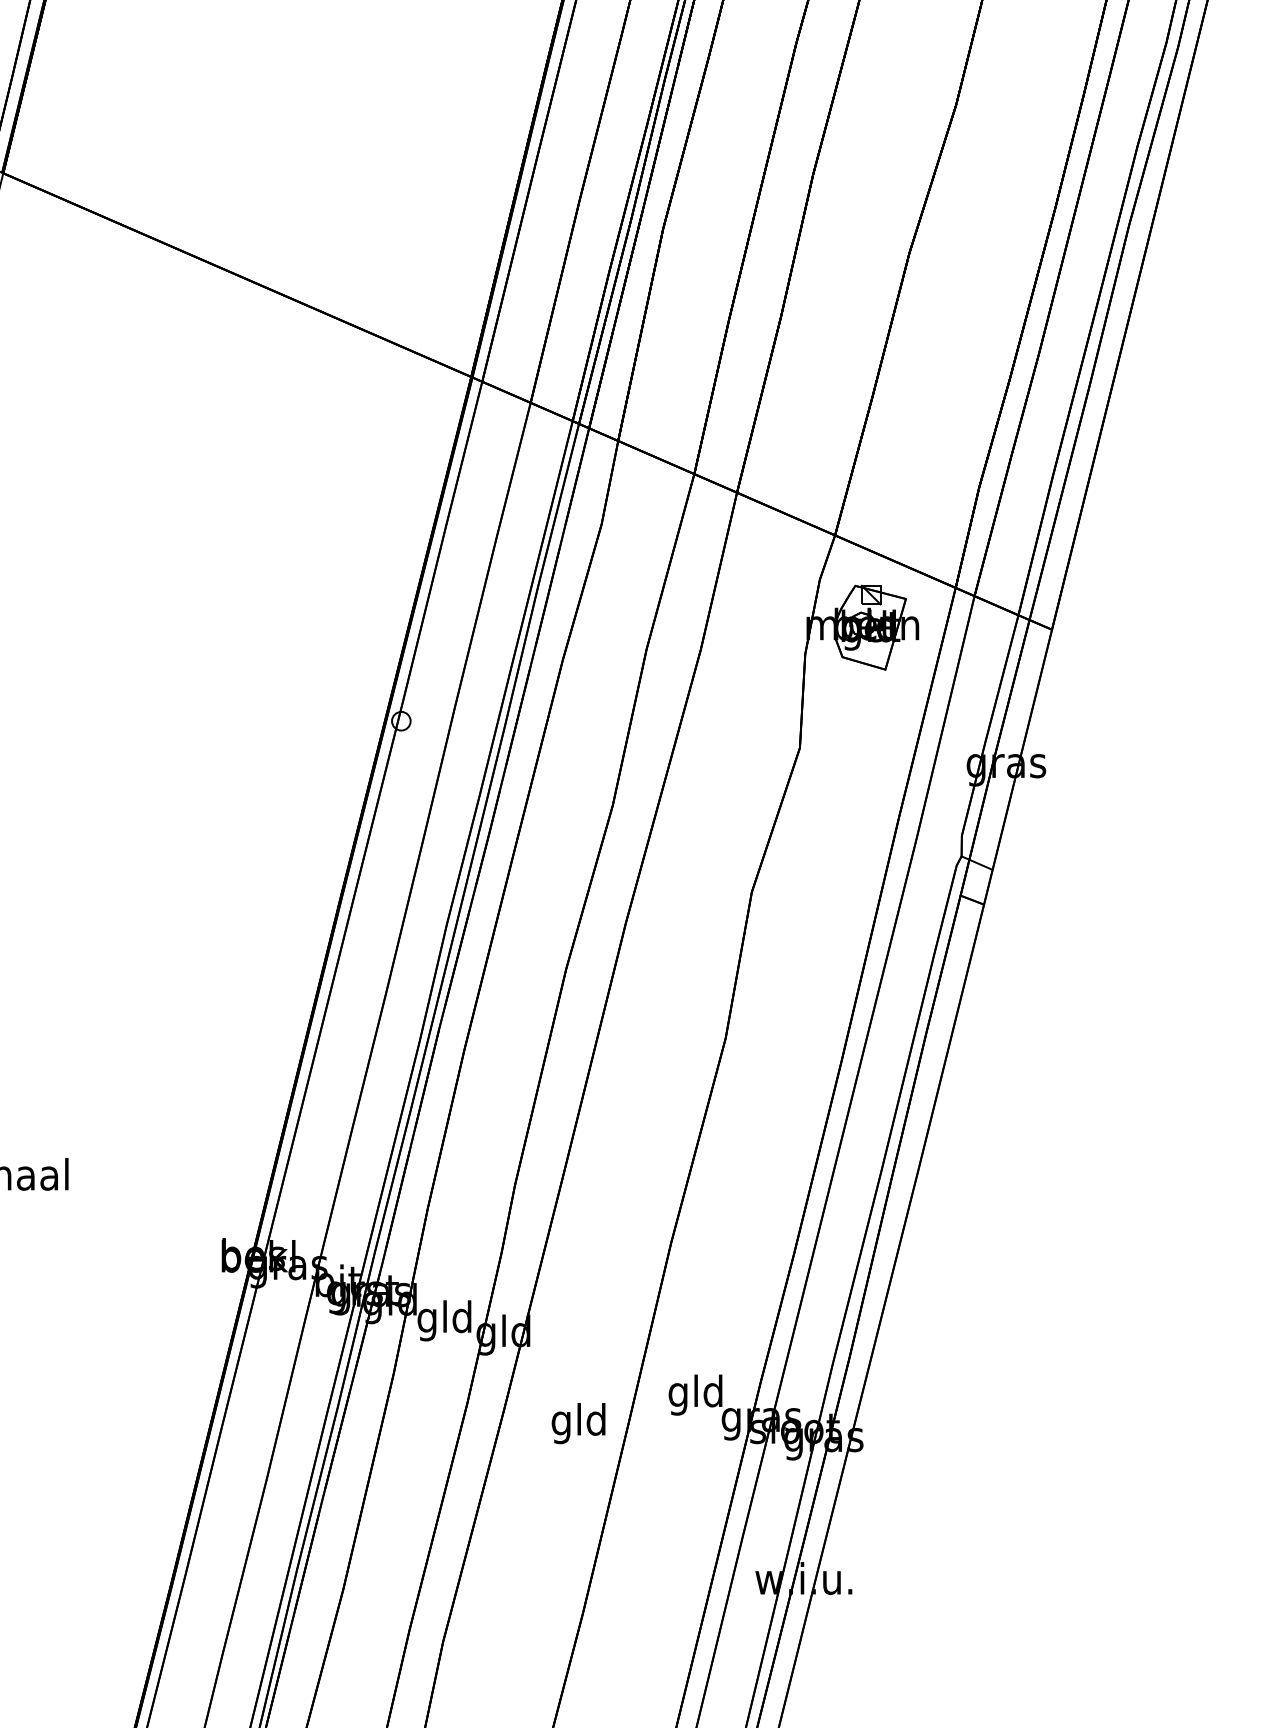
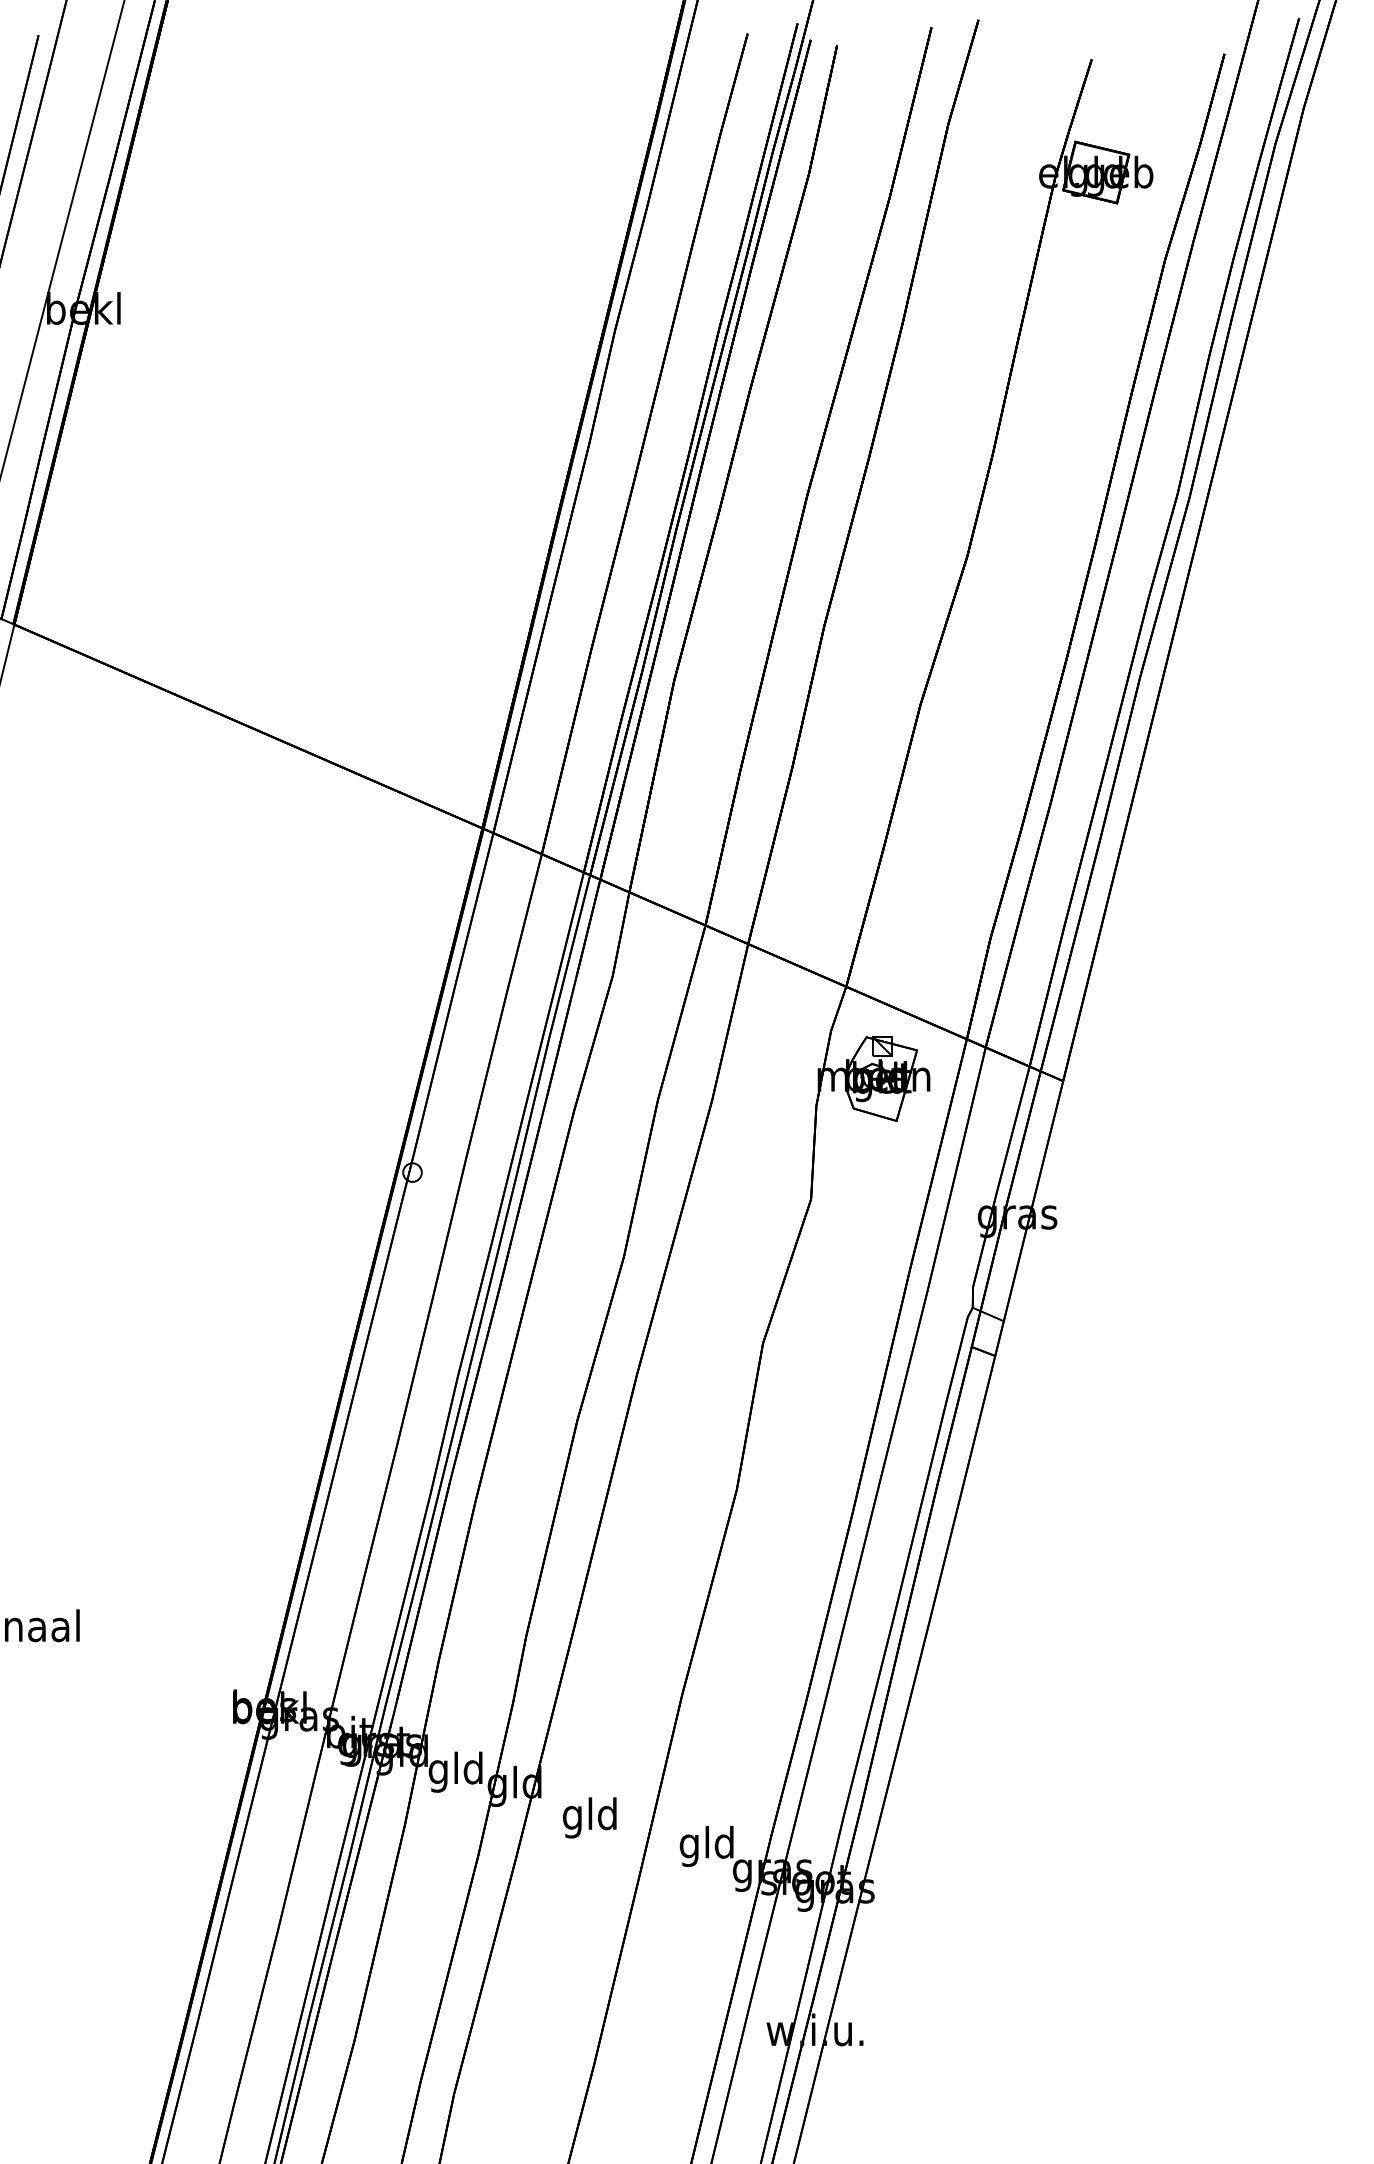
text: (578, 1423) -> (589, 1817), moved

